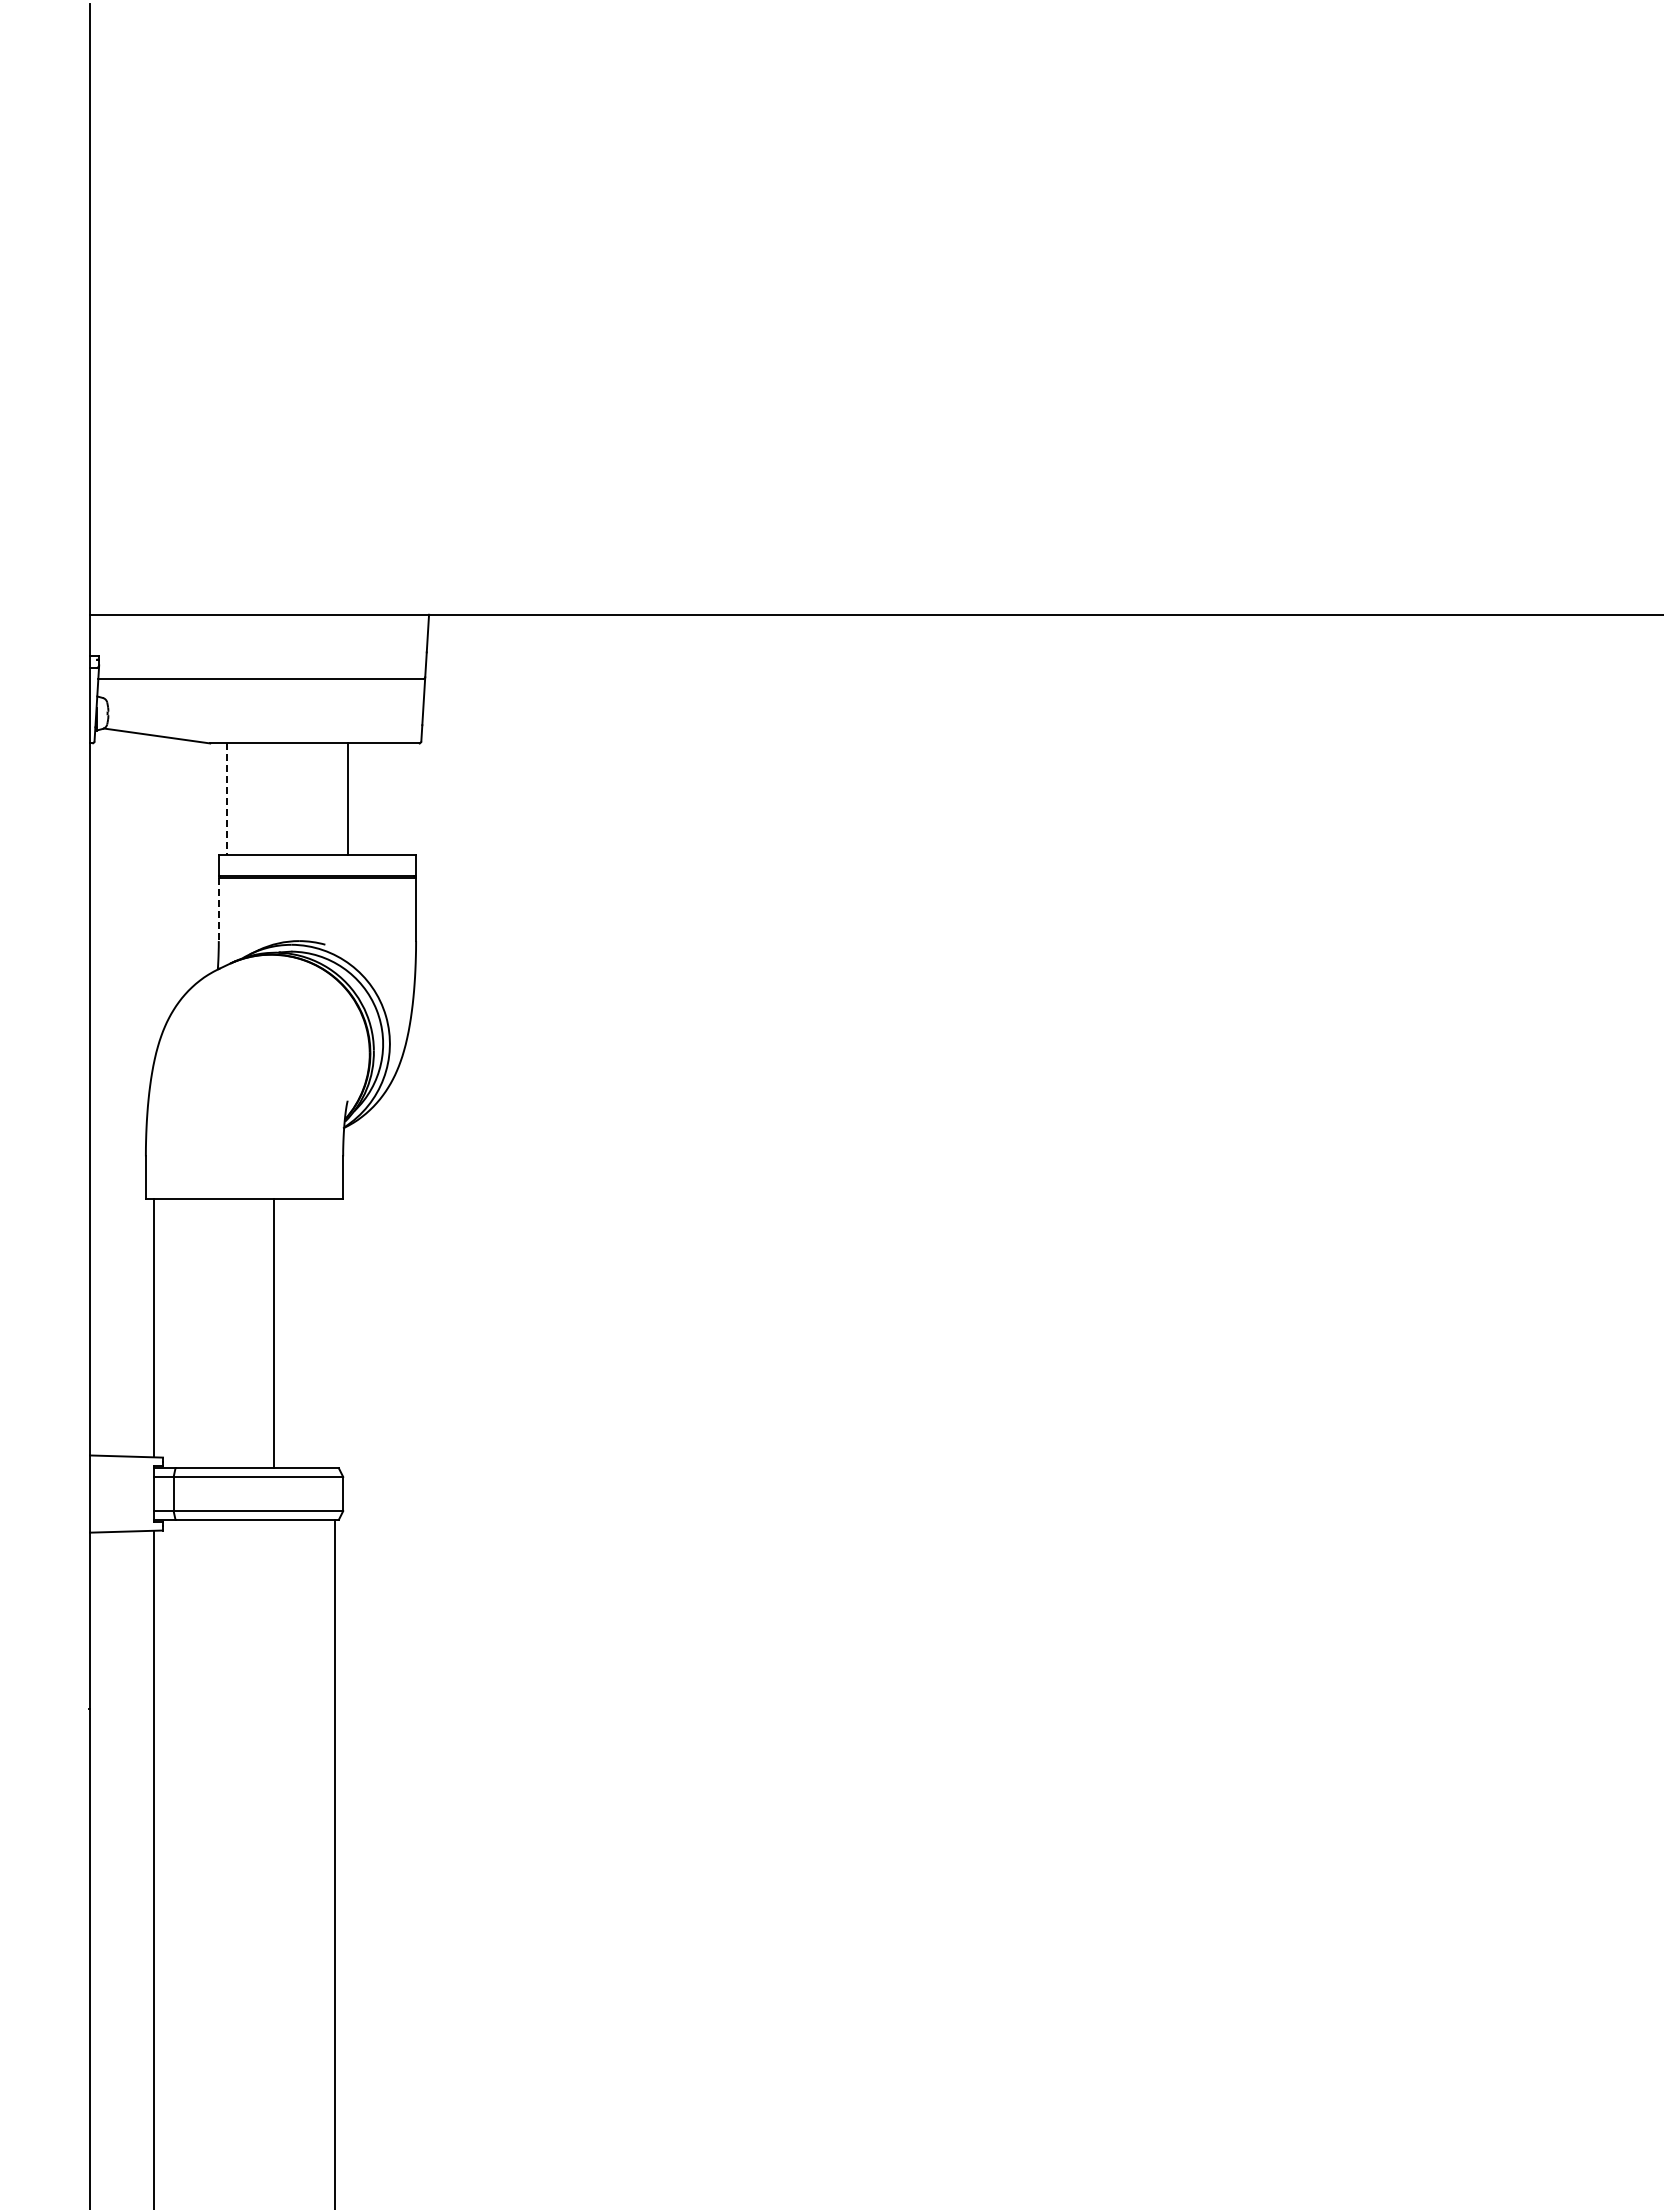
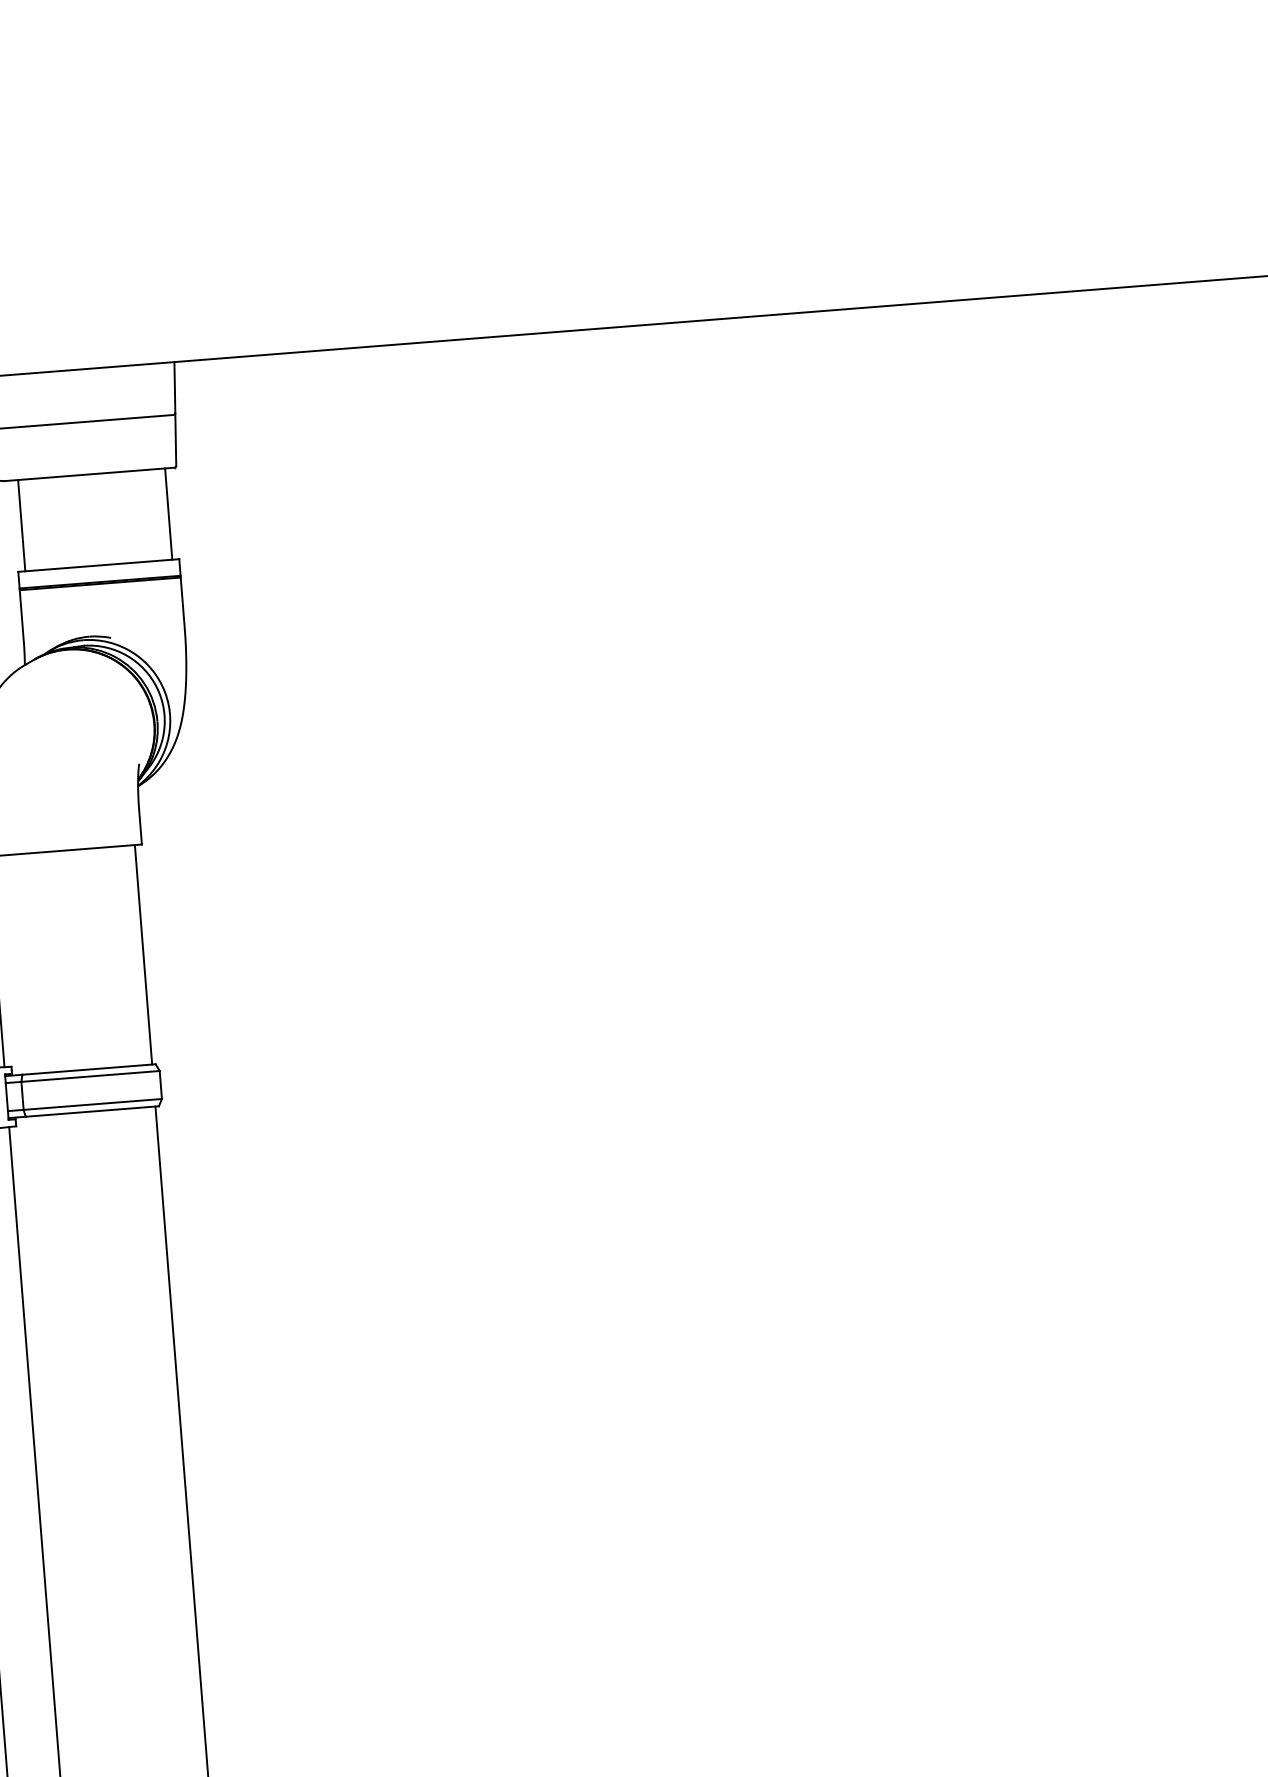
line: (227, 799) -> (21, 525), dashed -> solid
line: (347, 799) -> (168, 514), moved
line: (218, 909) -> (21, 616), dashed -> solid
line: (273, 1333) -> (143, 954), moved

